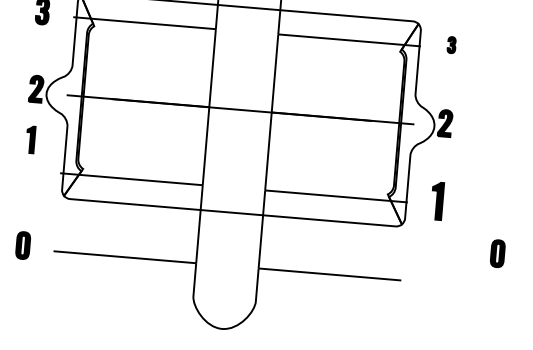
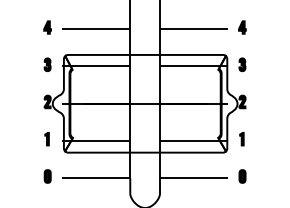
part: (451, 44) -> (242, 64), size x1.67
part: (29, 140) -> (46, 139), moved
part: (436, 202) -> (241, 139), size x0.71
part: (497, 253) -> (242, 176), moved

